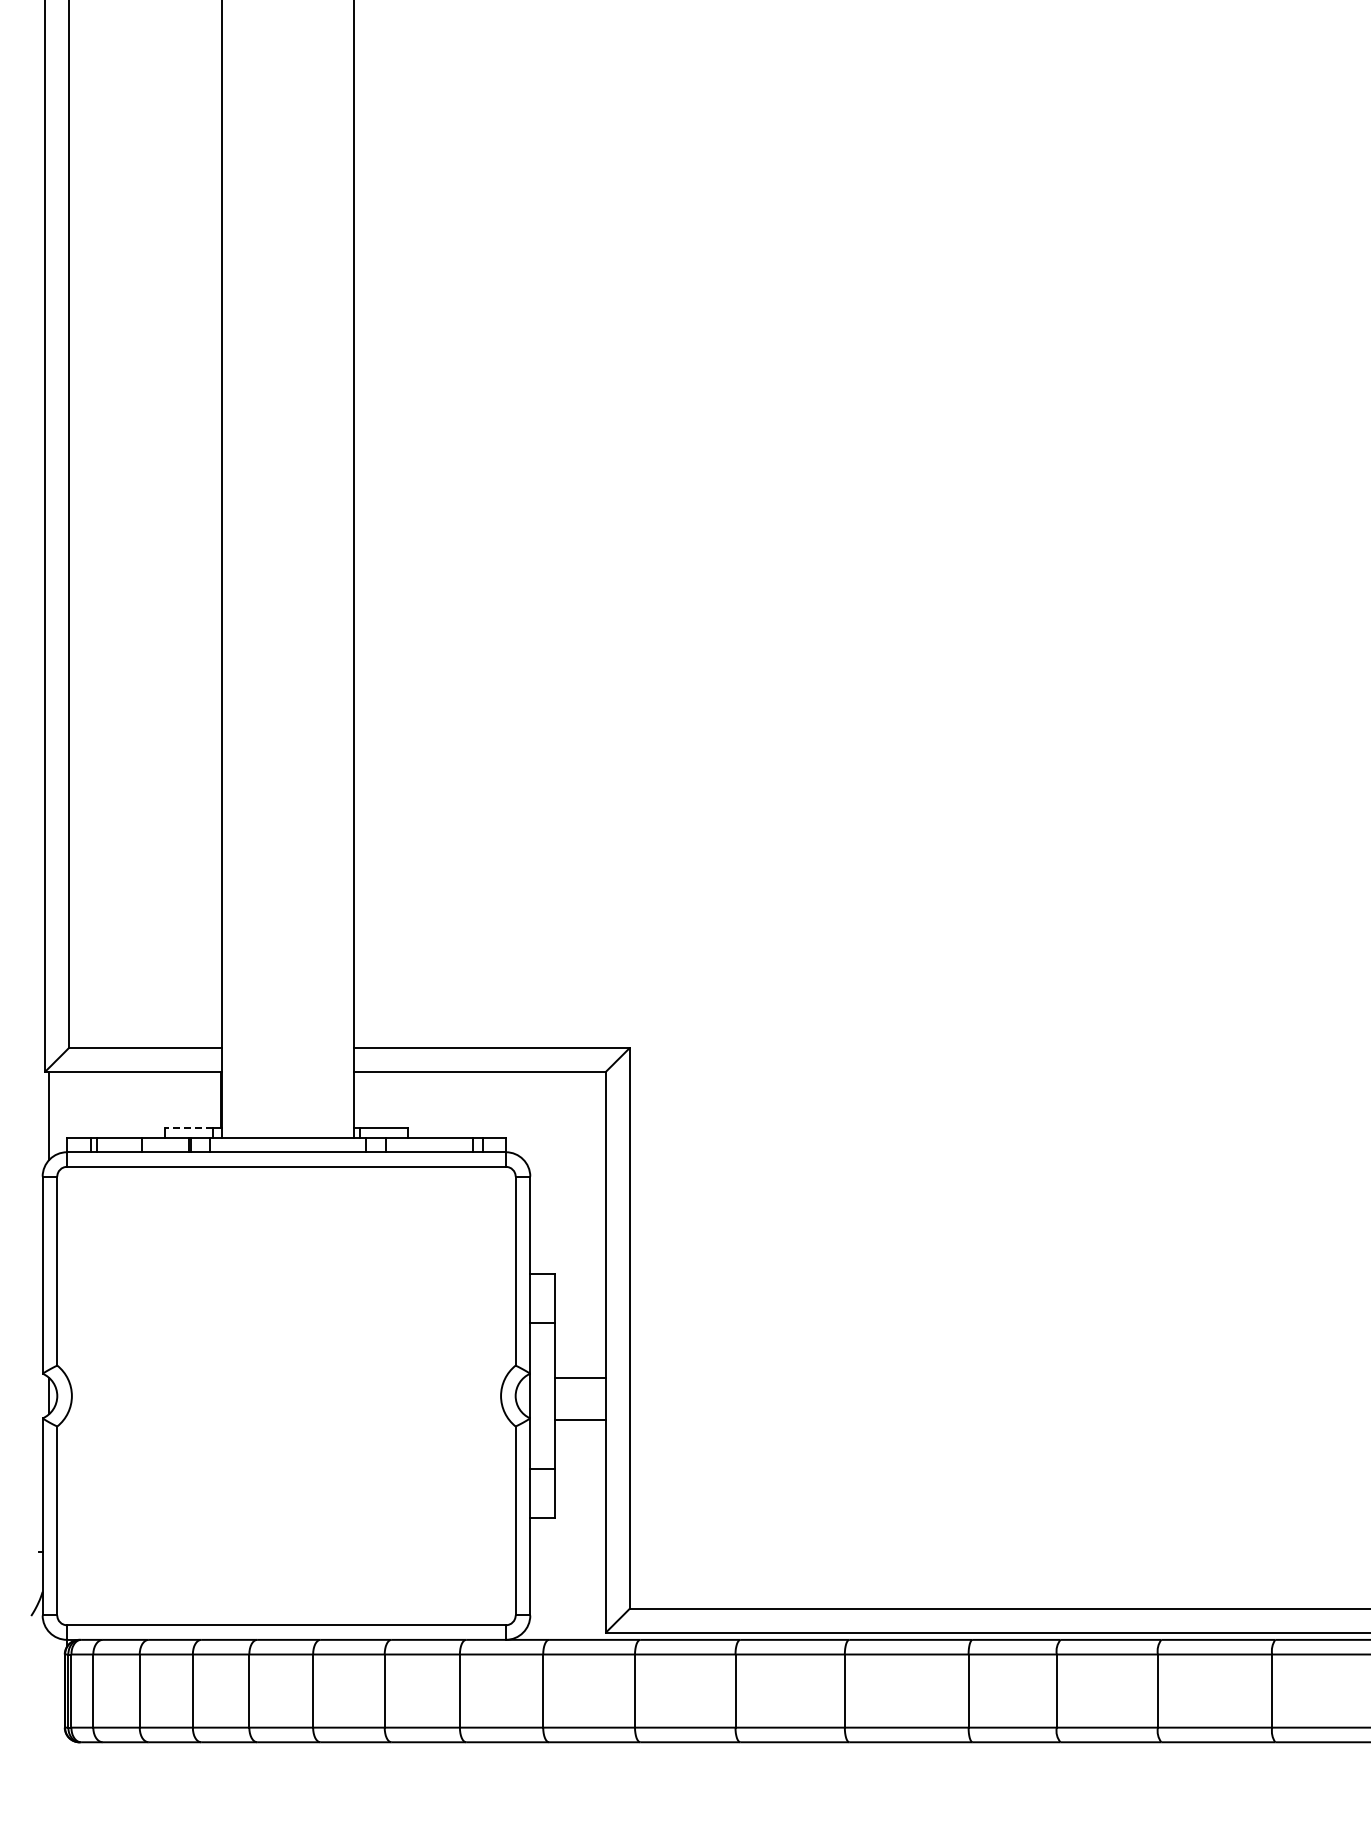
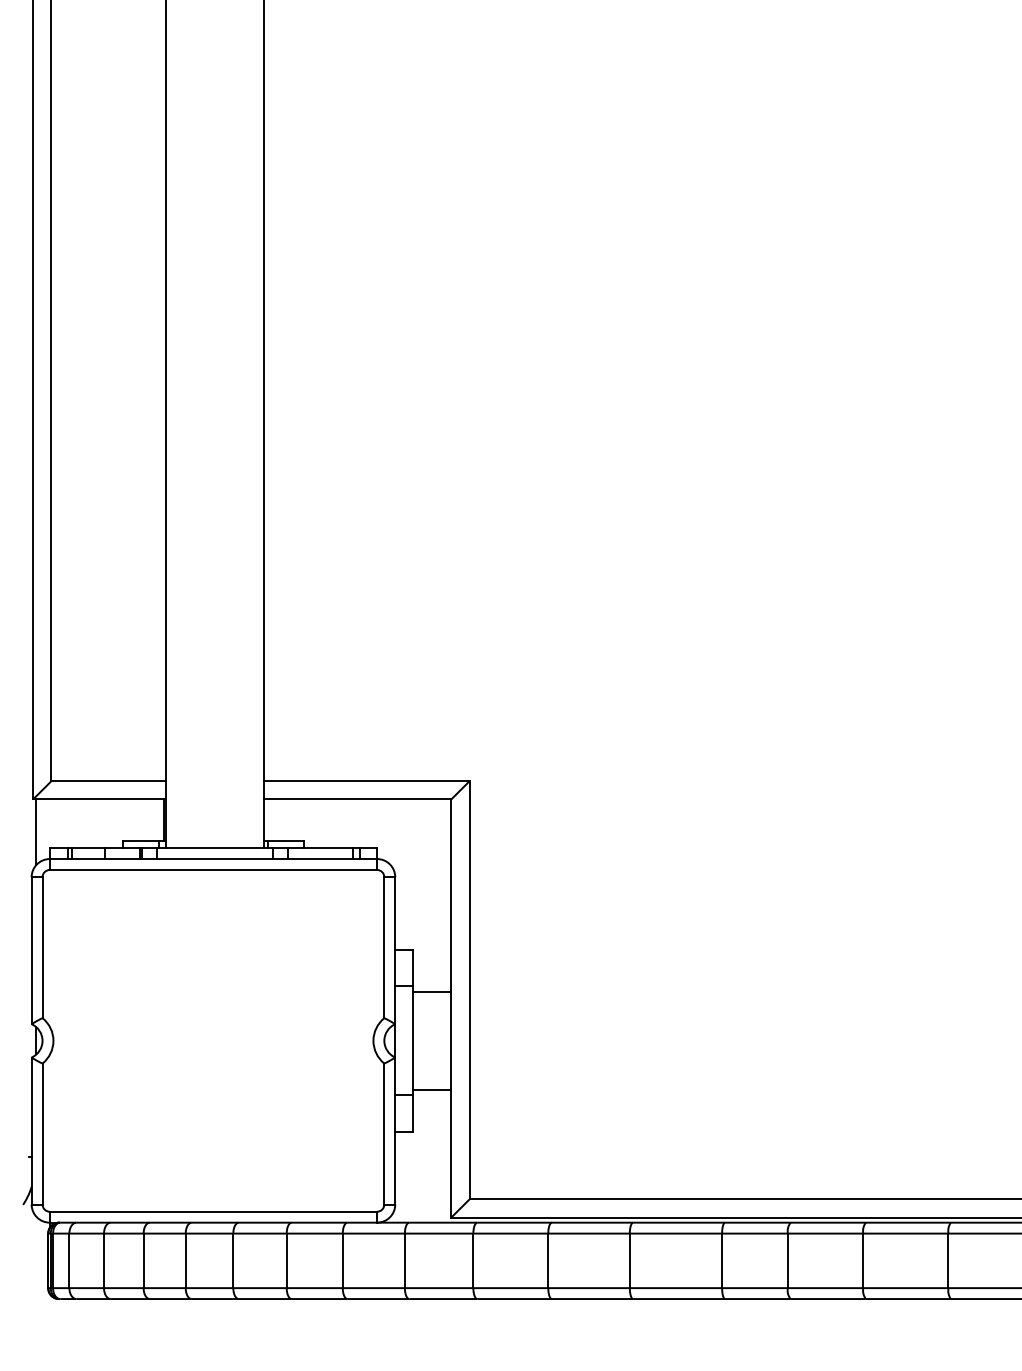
line: (188, 1127) -> (140, 840), dashed -> solid
line: (579, 1378) -> (431, 991), moved
line: (579, 1419) -> (431, 1089), moved

